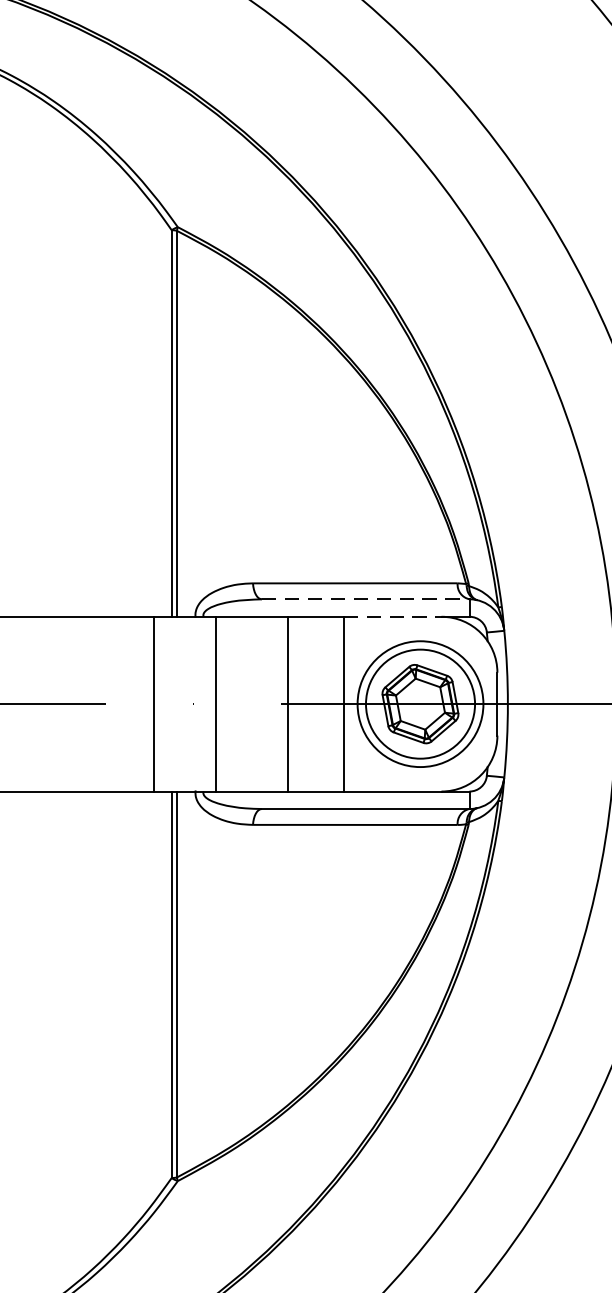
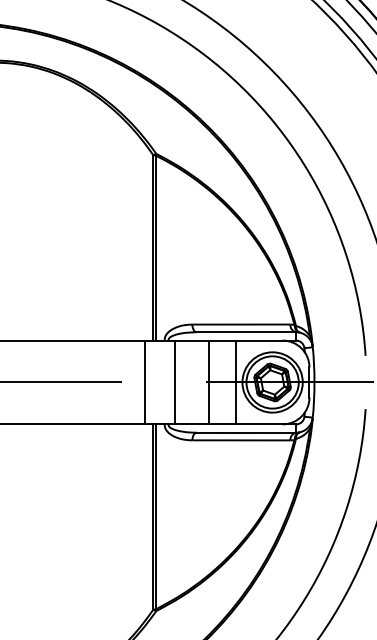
line: (366, 599) -> (246, 332), dashed -> solid
line: (393, 616) -> (259, 340), dashed -> solid

